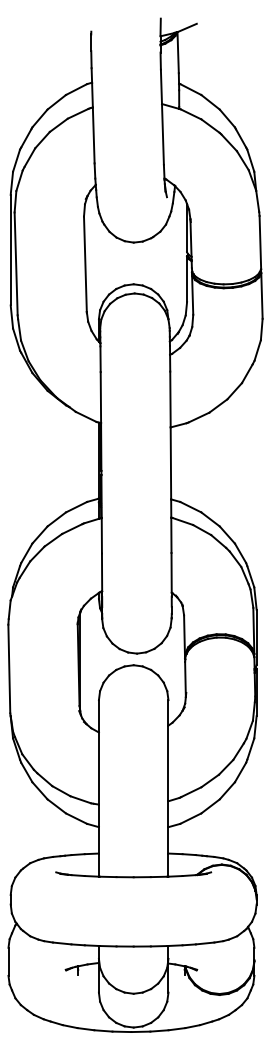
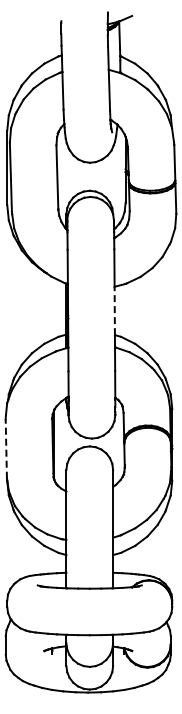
line: (170, 462) -> (114, 310), solid -> dashed
line: (9, 668) -> (6, 448), solid -> dashed

